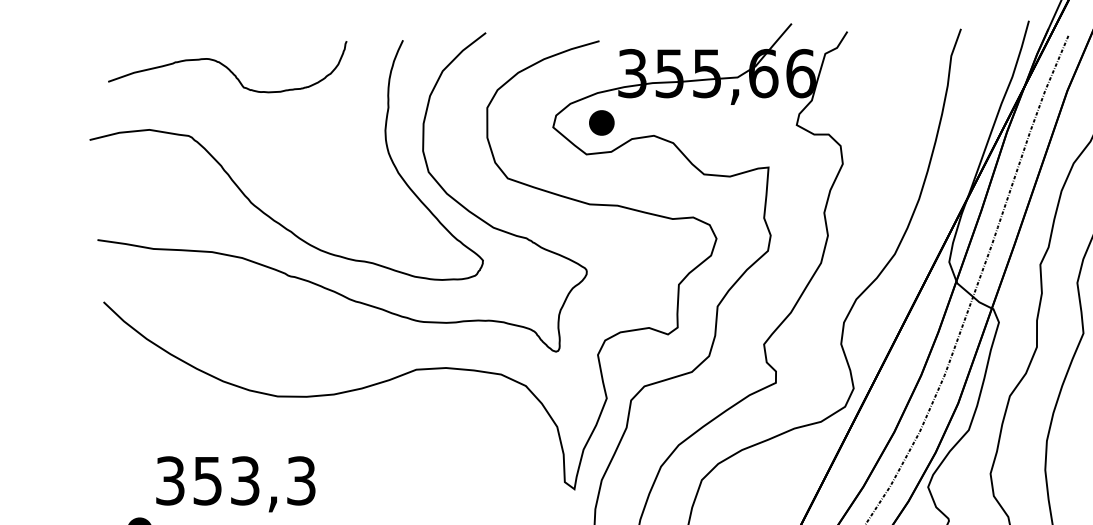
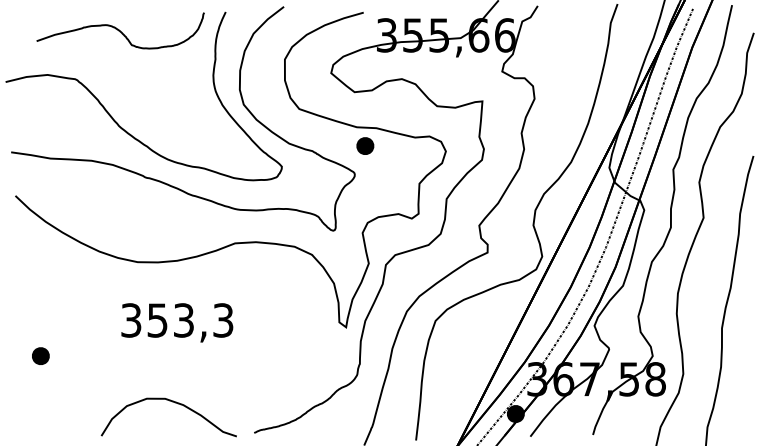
curve: (227, 66) -> (120, 30), moved
part: (602, 122) -> (365, 145), moved
text: (236, 483) -> (177, 322), moved

